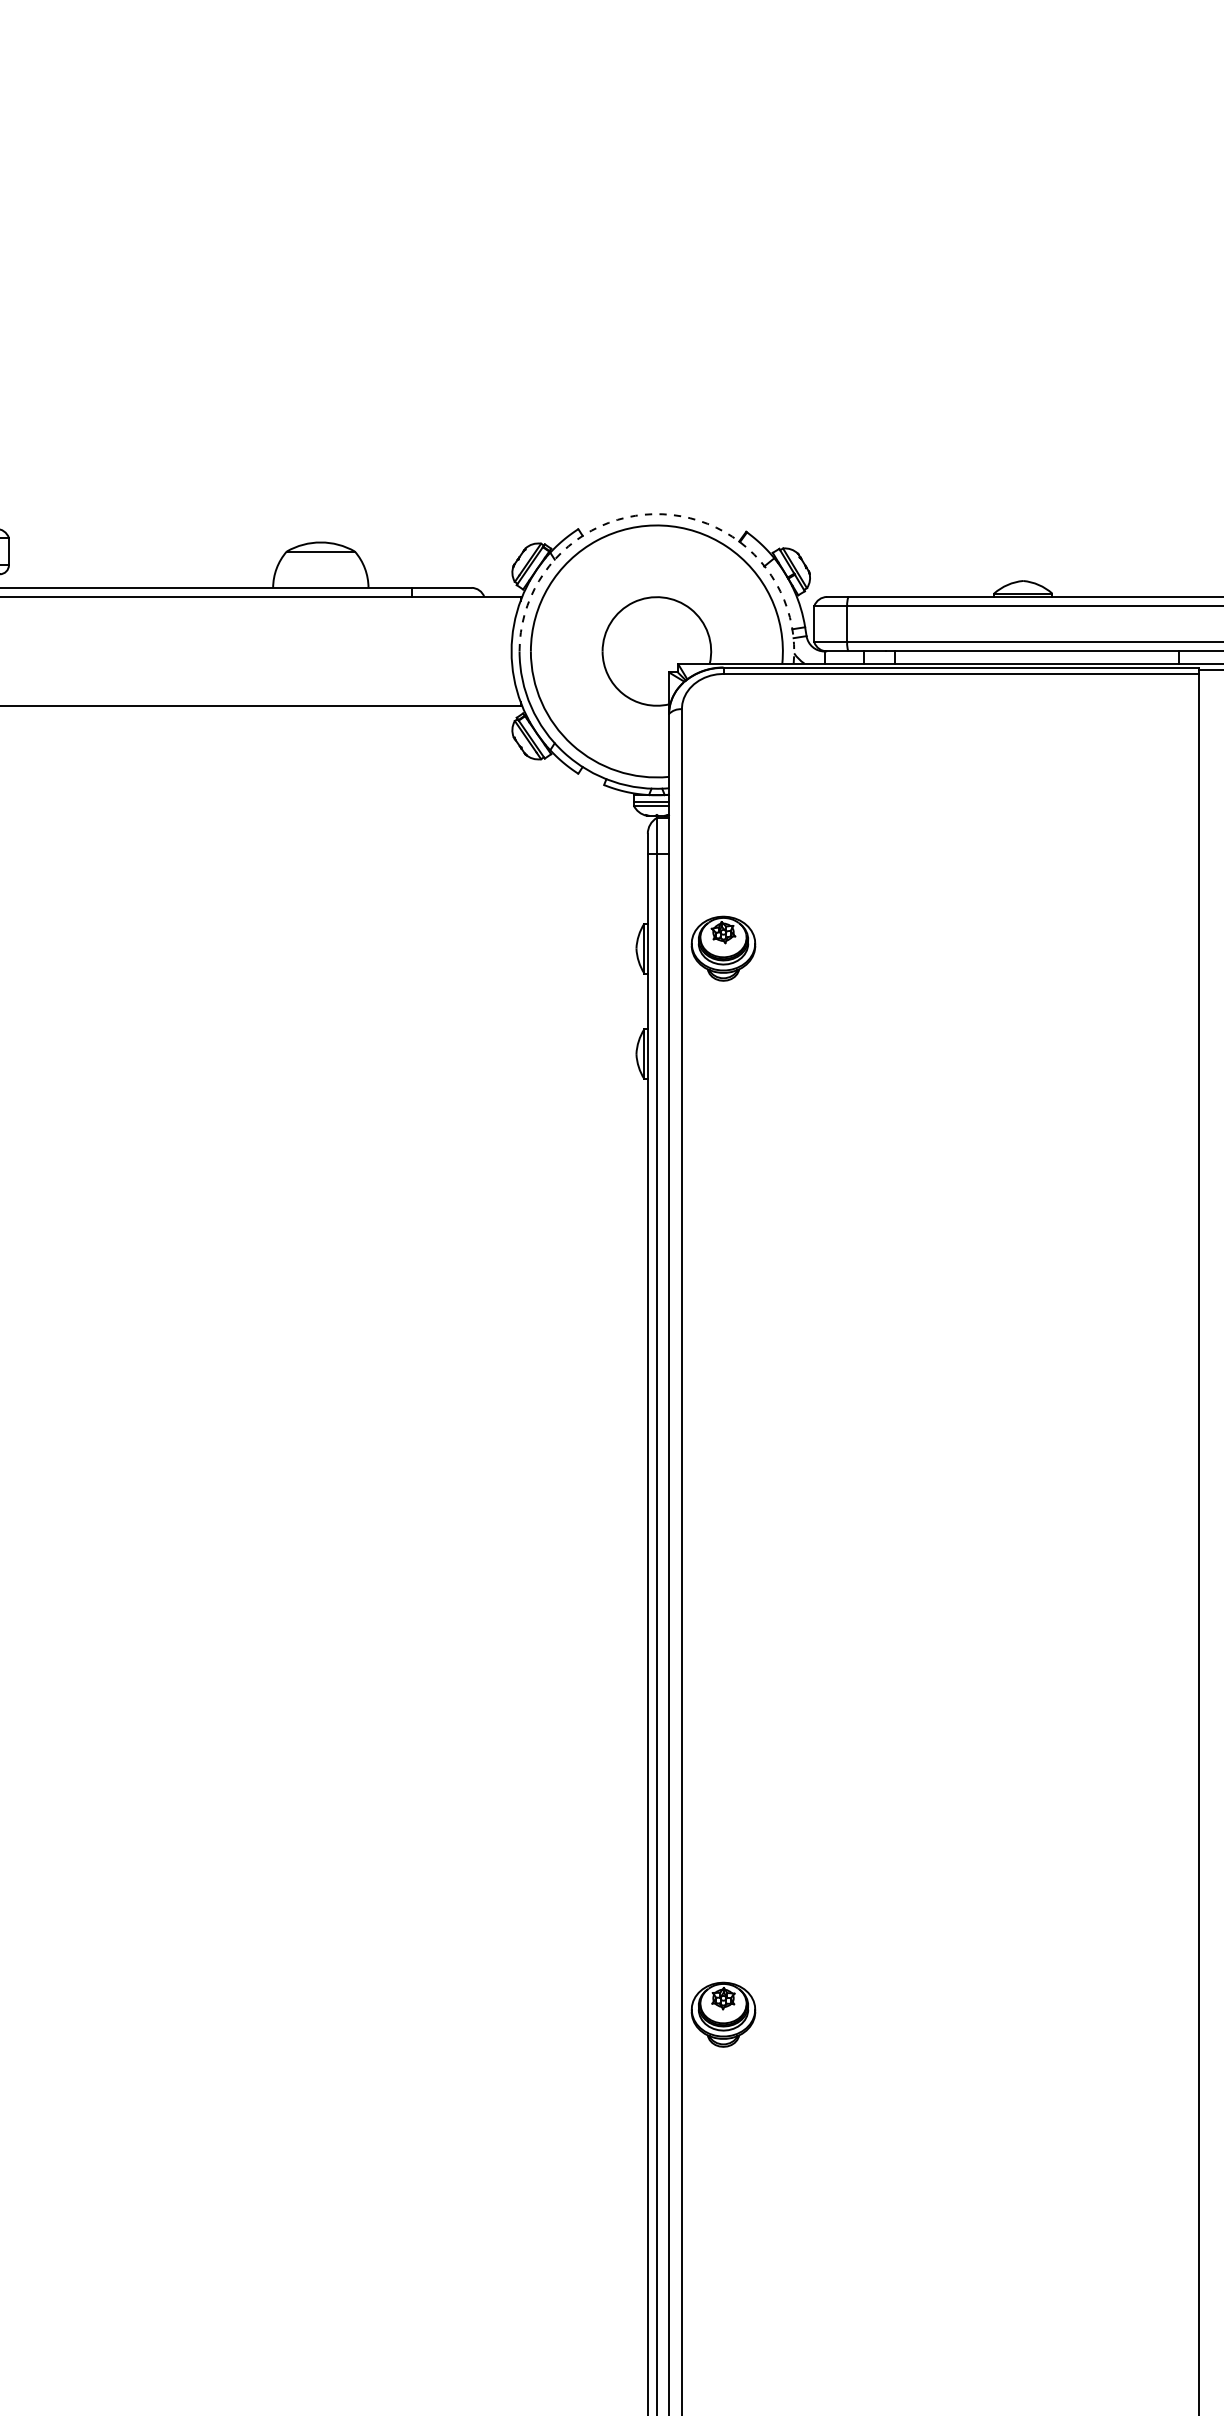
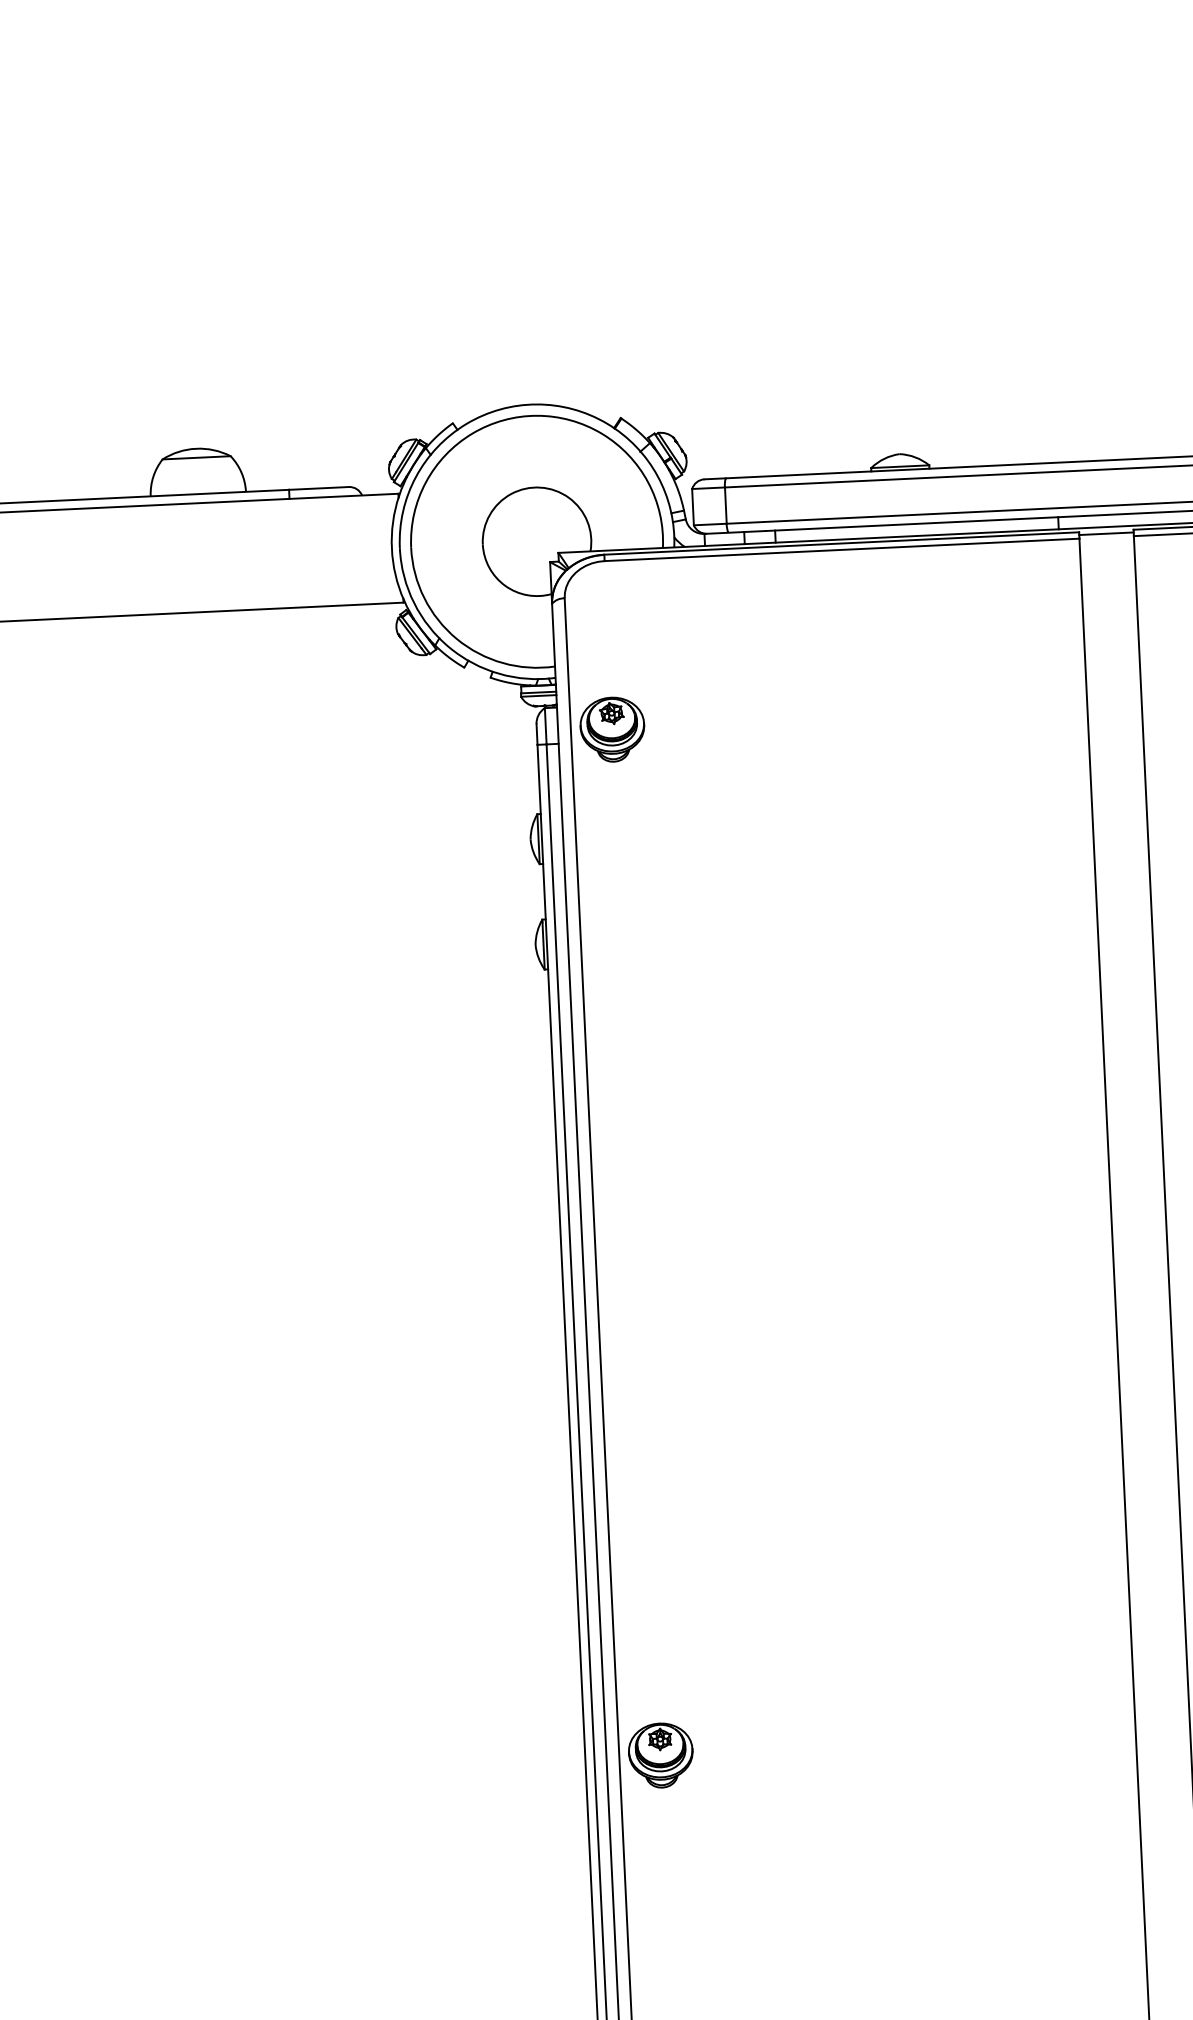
arc: (662, 514) -> (536, 404), dashed -> solid
part: (723, 948) -> (612, 729), moved
part: (723, 2014) -> (660, 1755), moved

